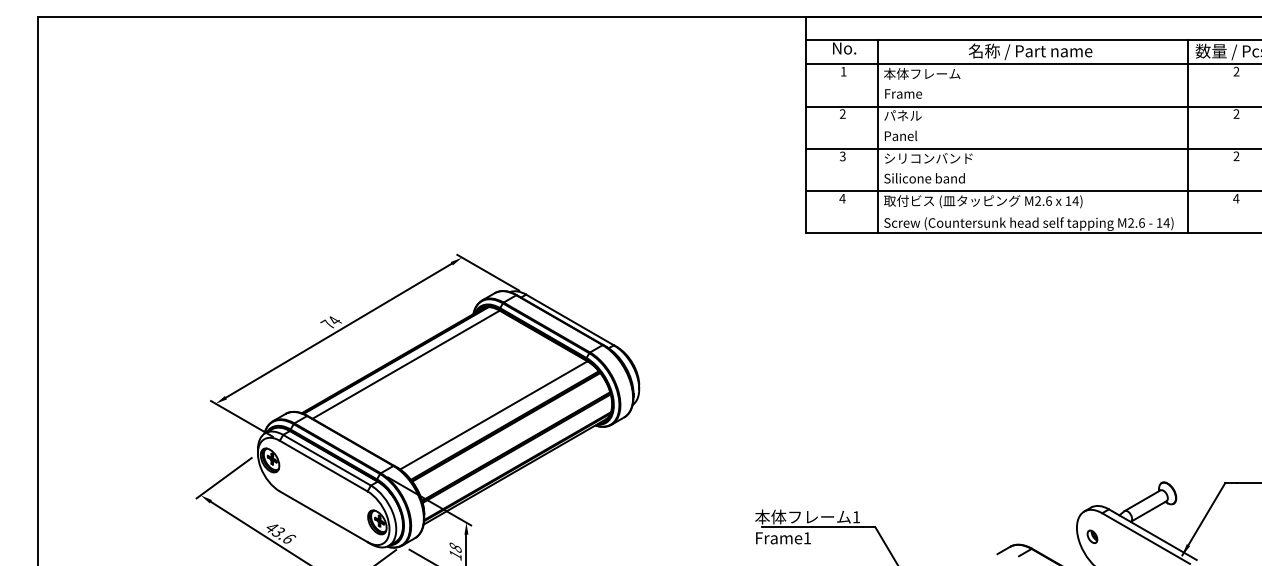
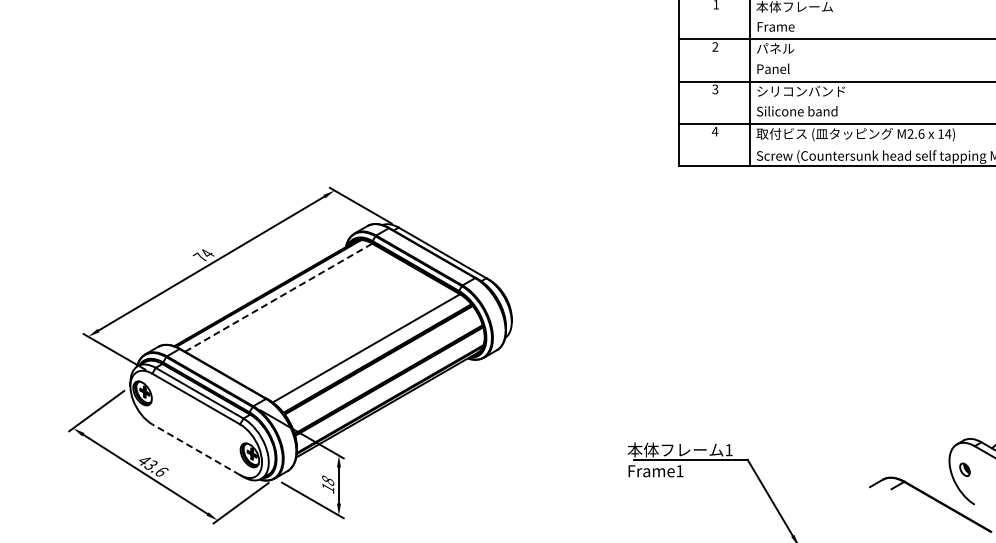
line: (406, 364) -> (279, 297), solid -> dashed
line: (323, 516) -> (196, 449), solid -> dashed

